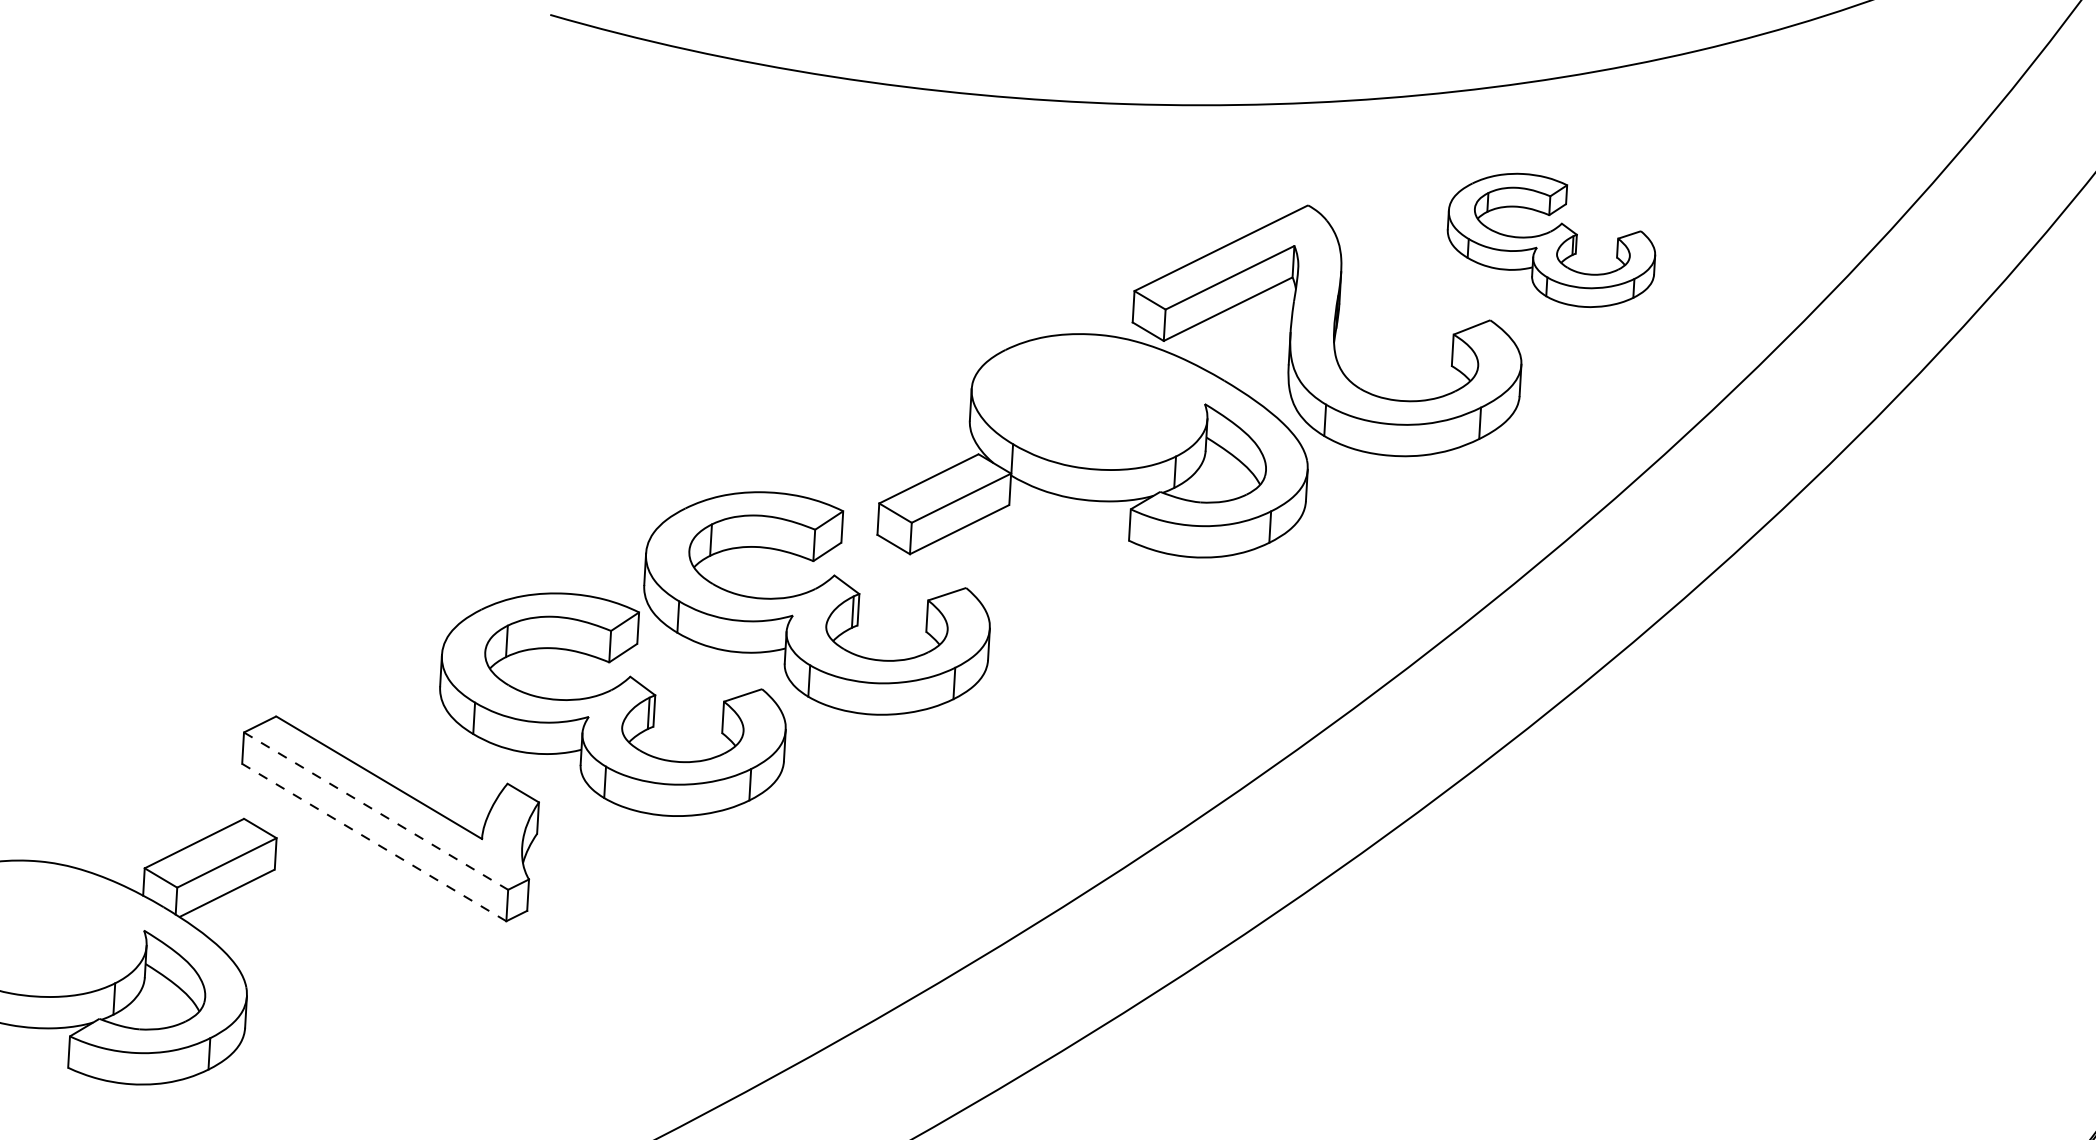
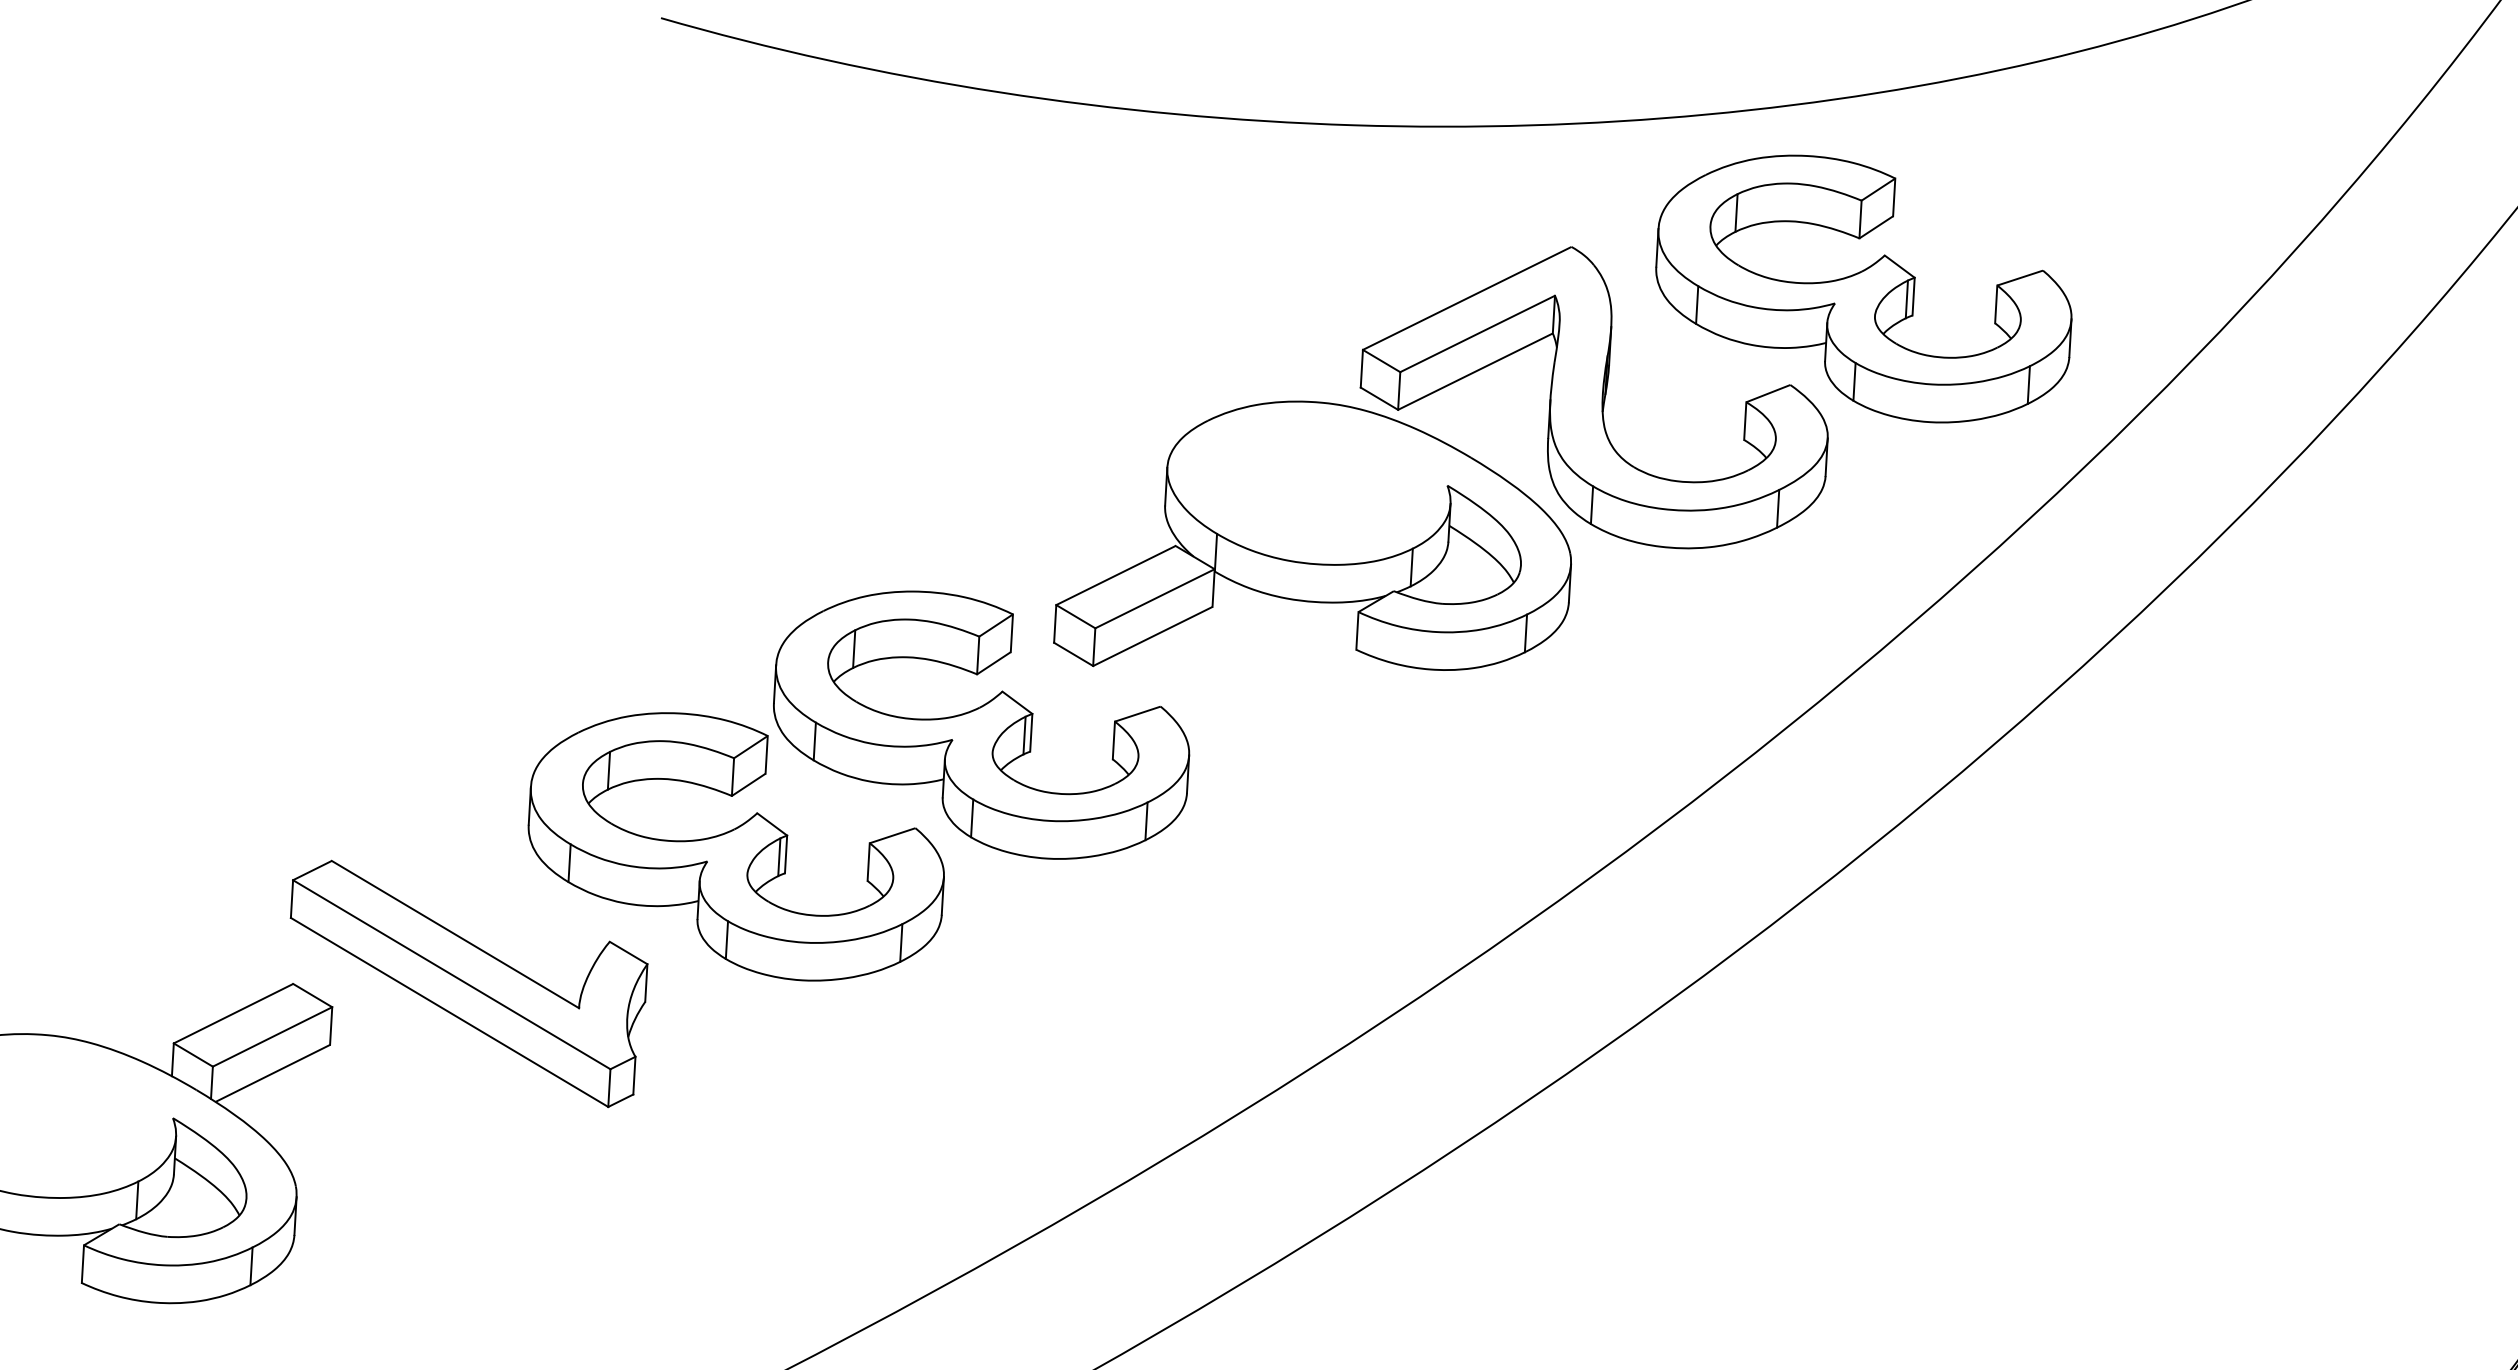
part: (1551, 240) -> (1863, 289), size x1.67
line: (376, 811) -> (452, 975), dashed -> solid
line: (374, 842) -> (449, 1012), dashed -> solid

